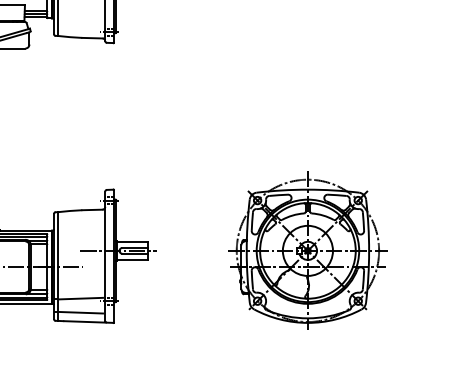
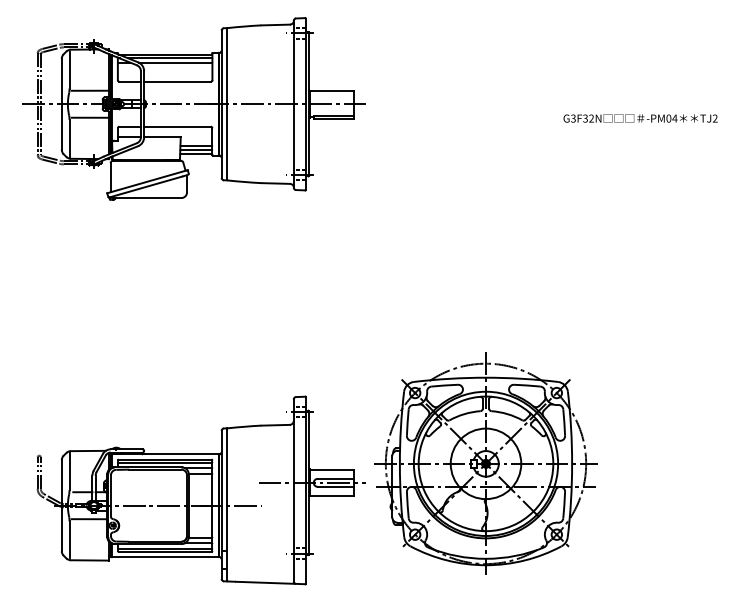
part: (307, 250) -> (485, 463), moved
line: (80, 298) -> (259, 549), removed
line: (80, 312) -> (259, 569), removed

